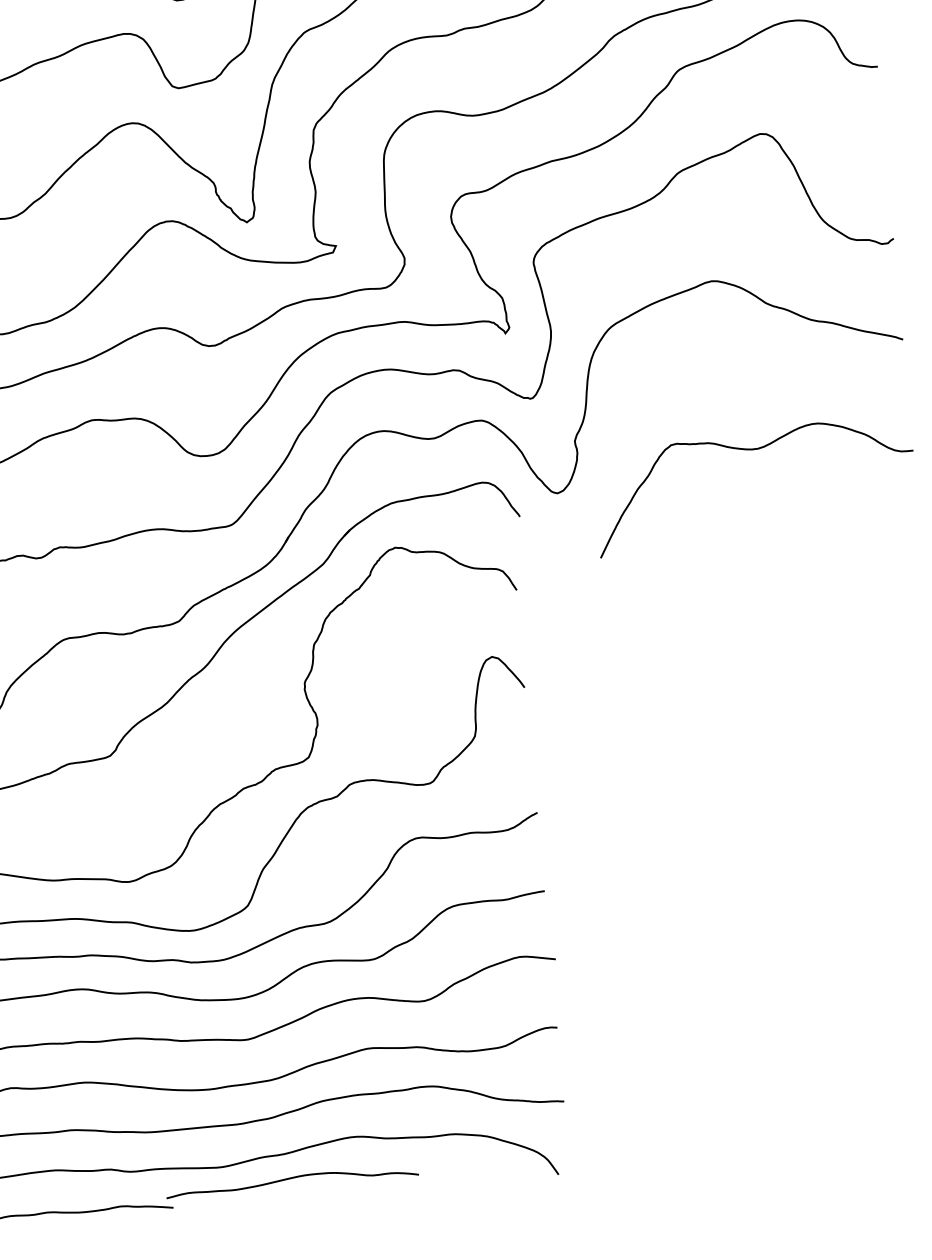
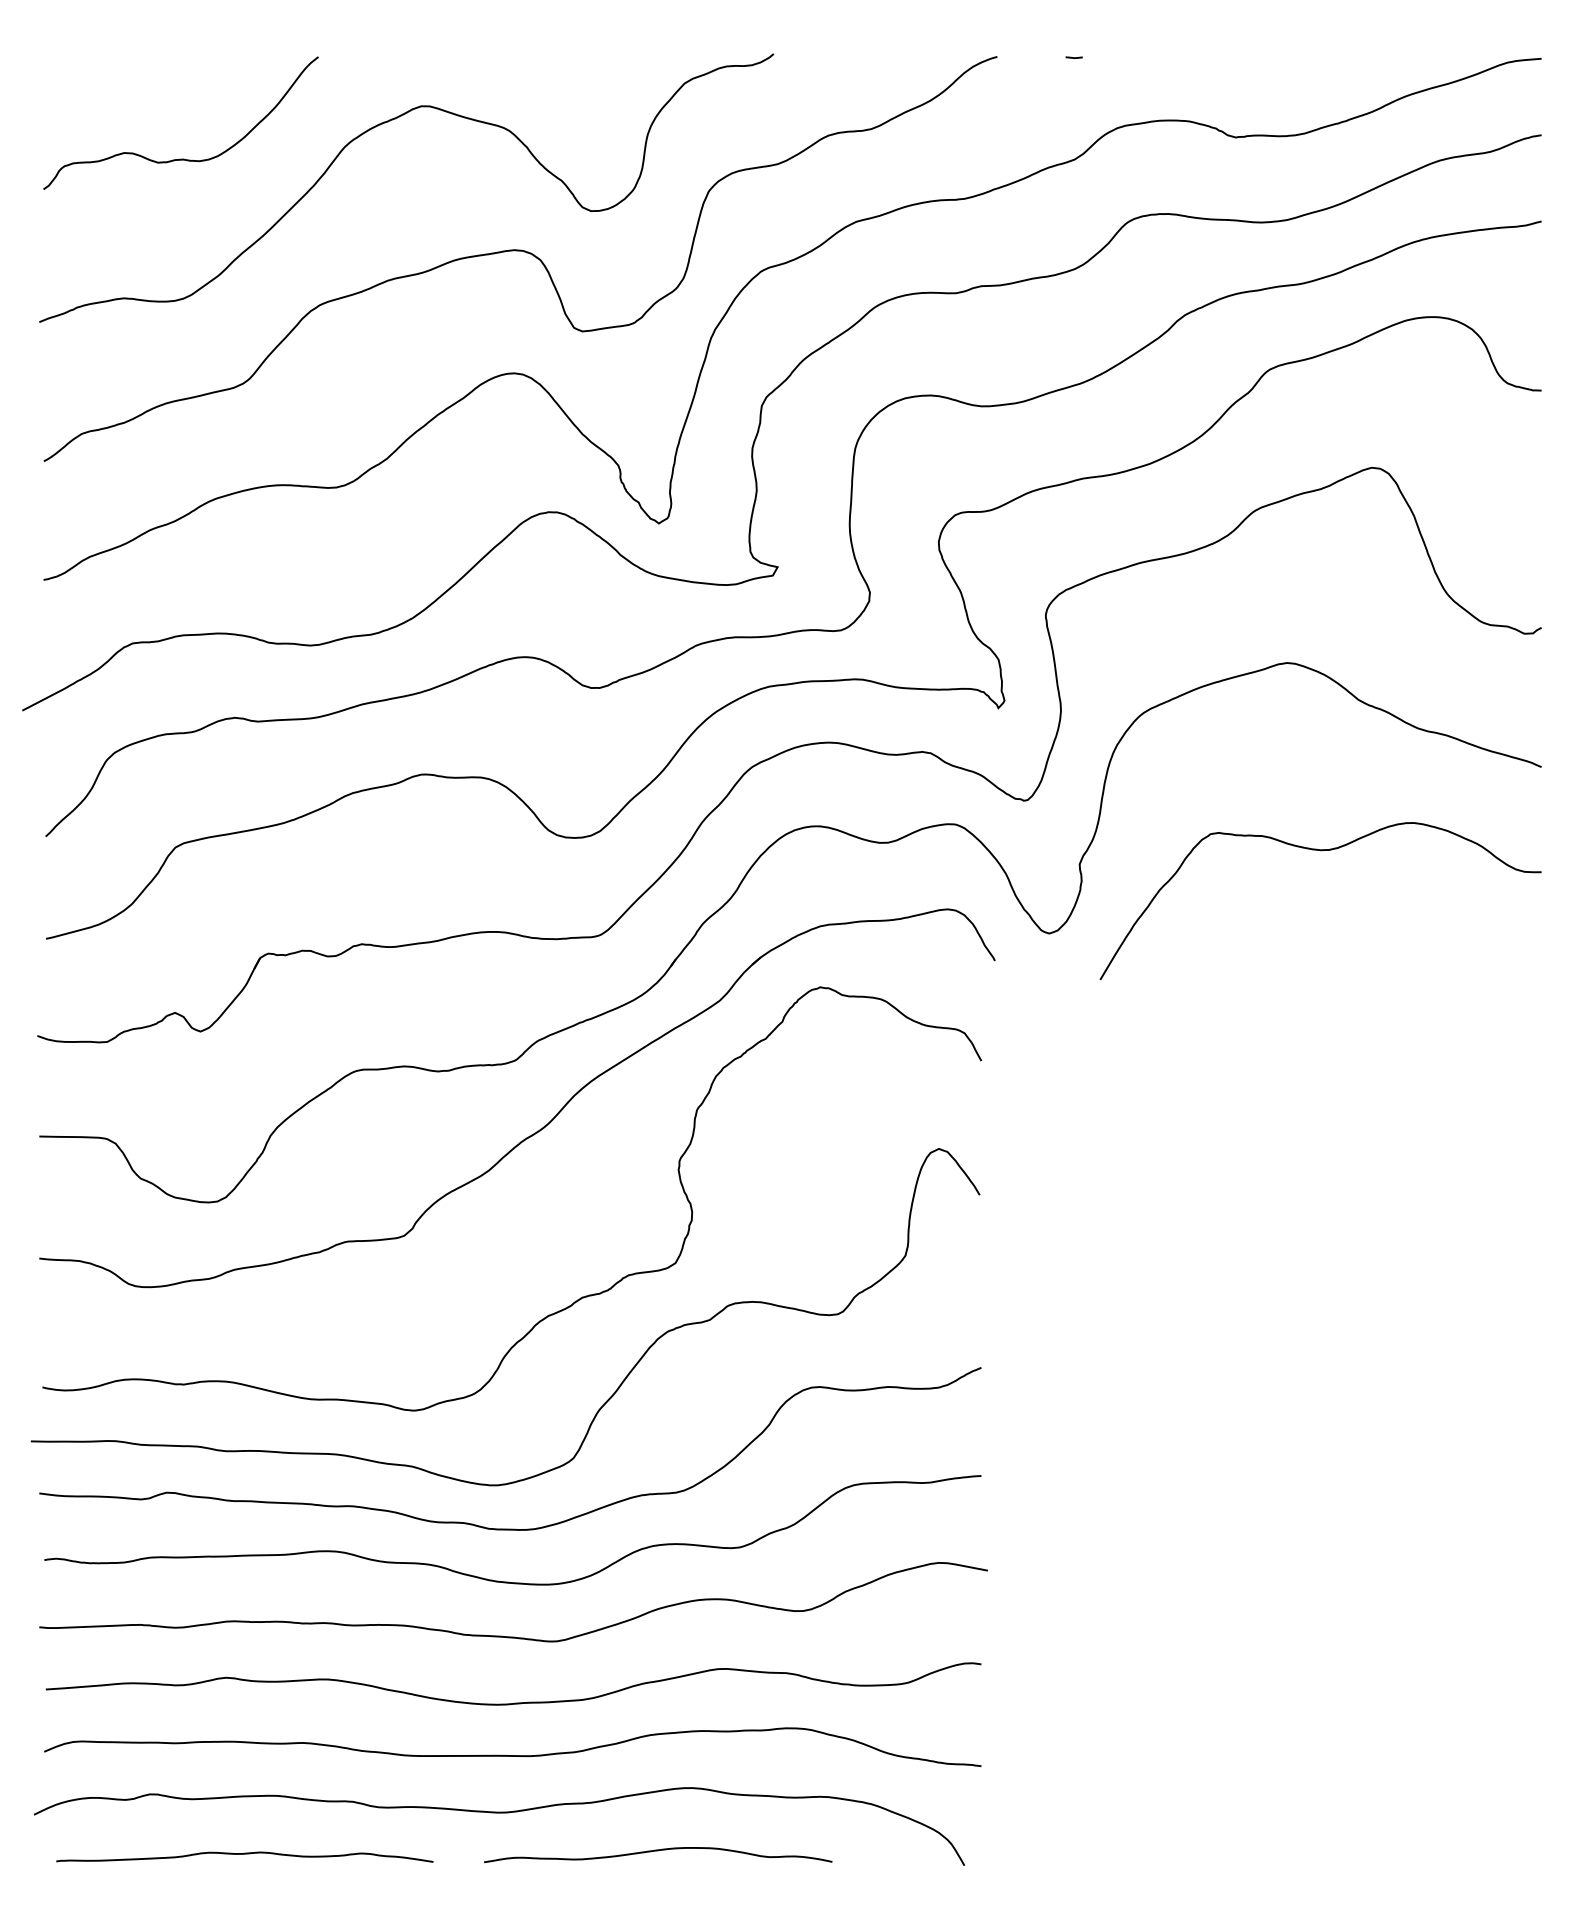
curve: (751, 450) -> (1320, 851), moved
curve: (292, 1178) -> (658, 1851), moved

